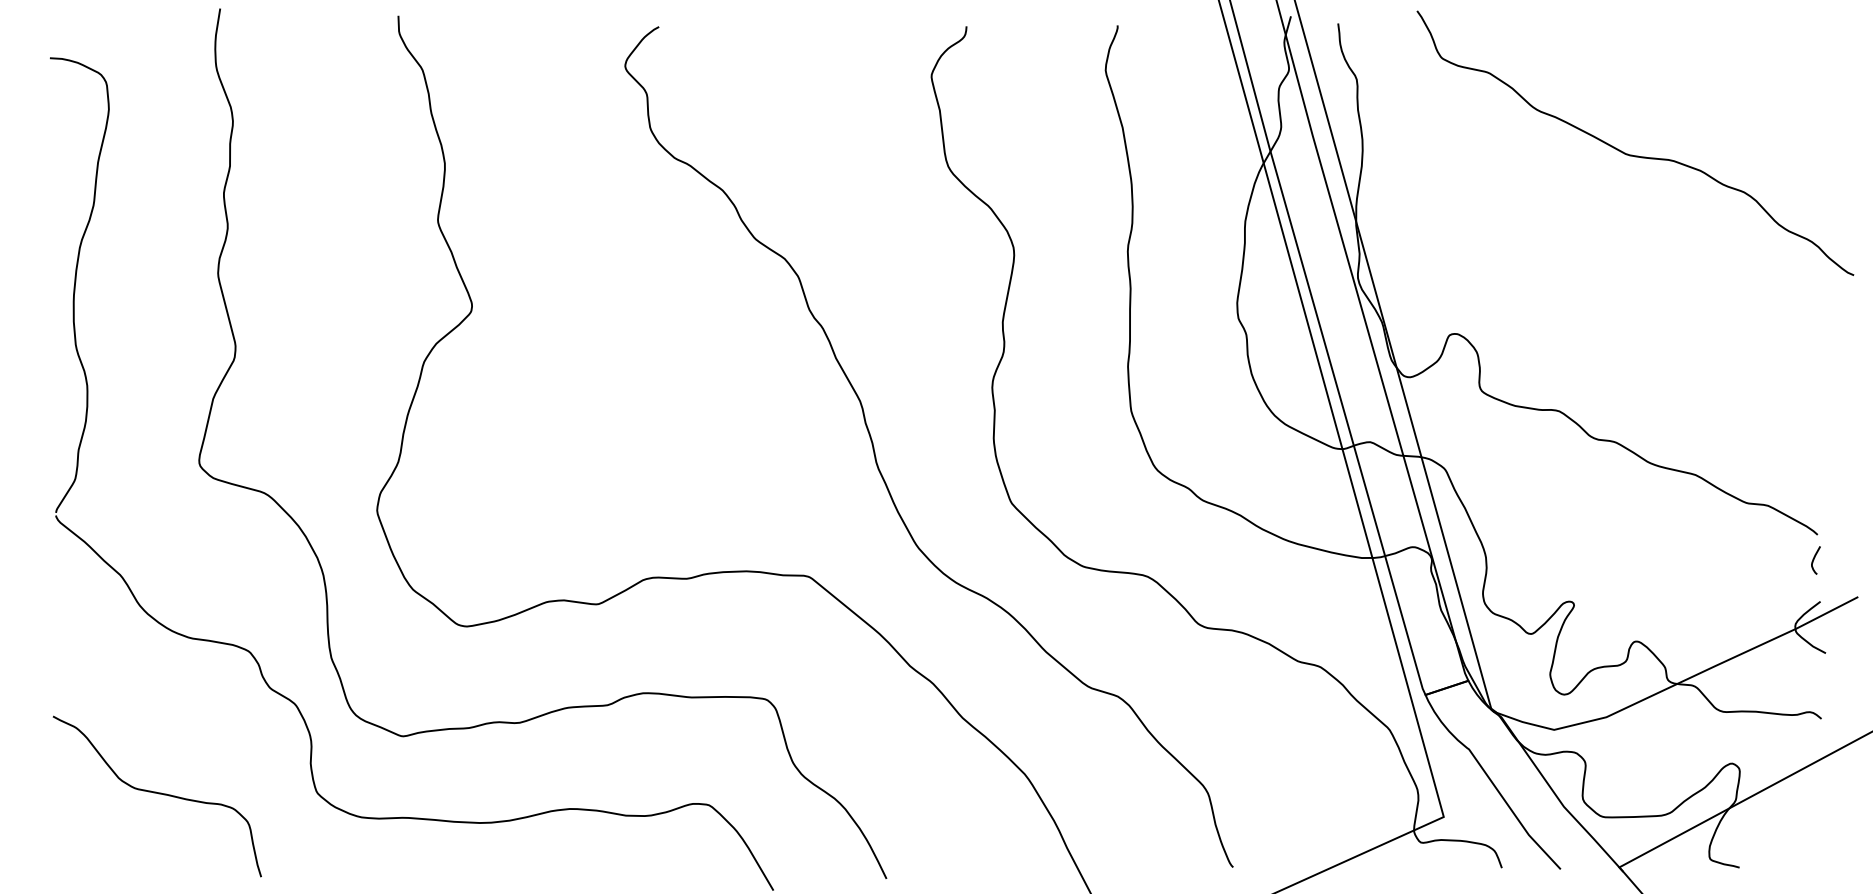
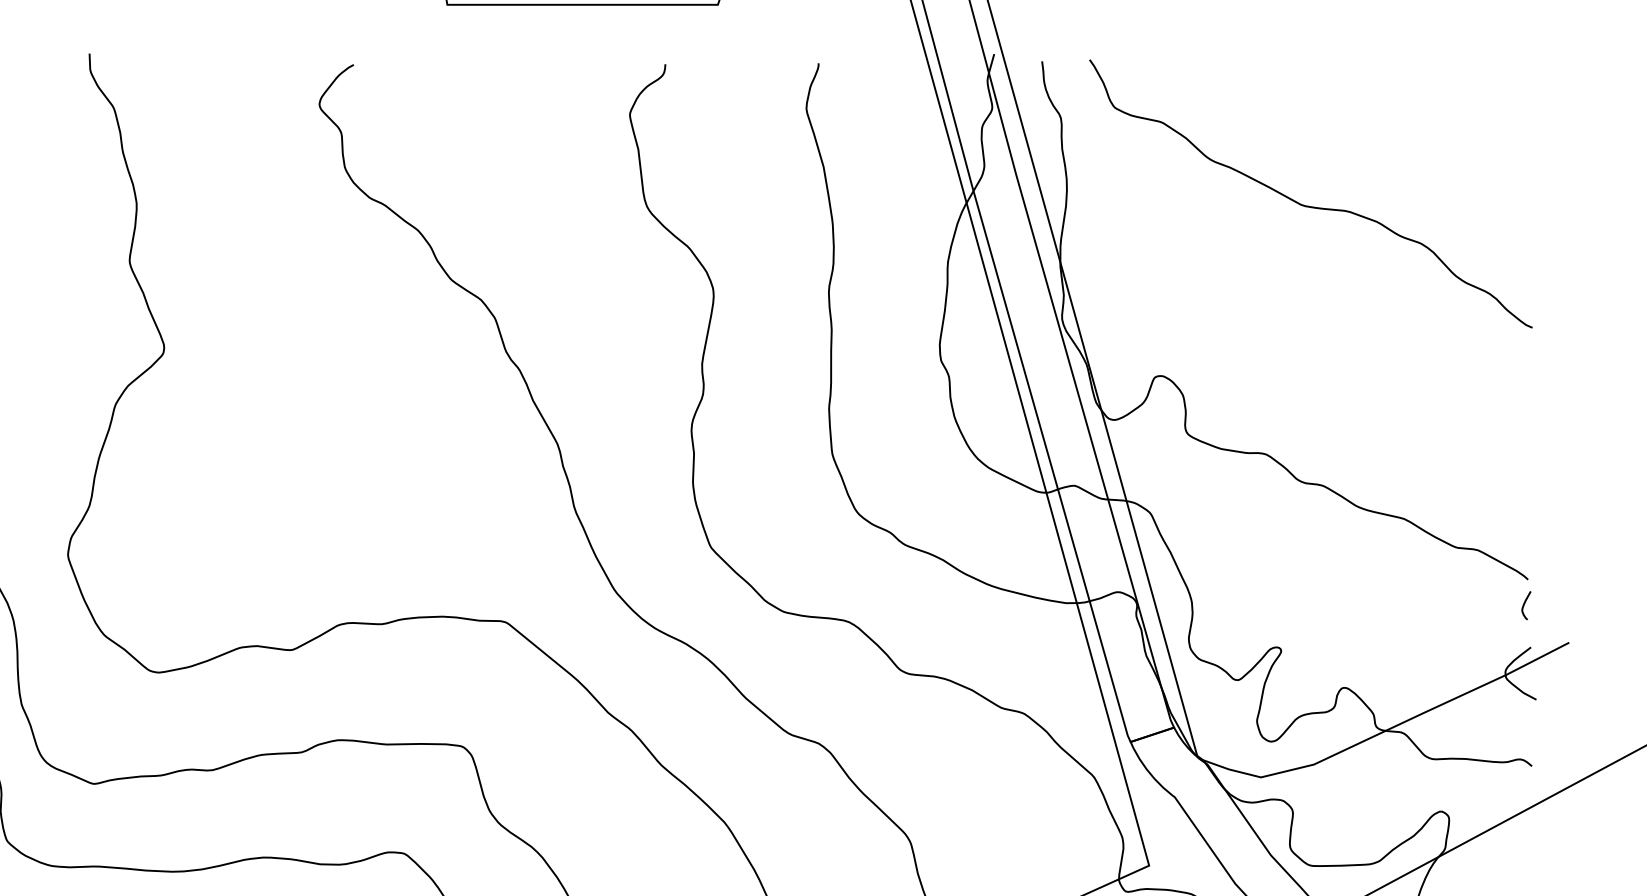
curve: (1632, 154) -> (1307, 205), moved

